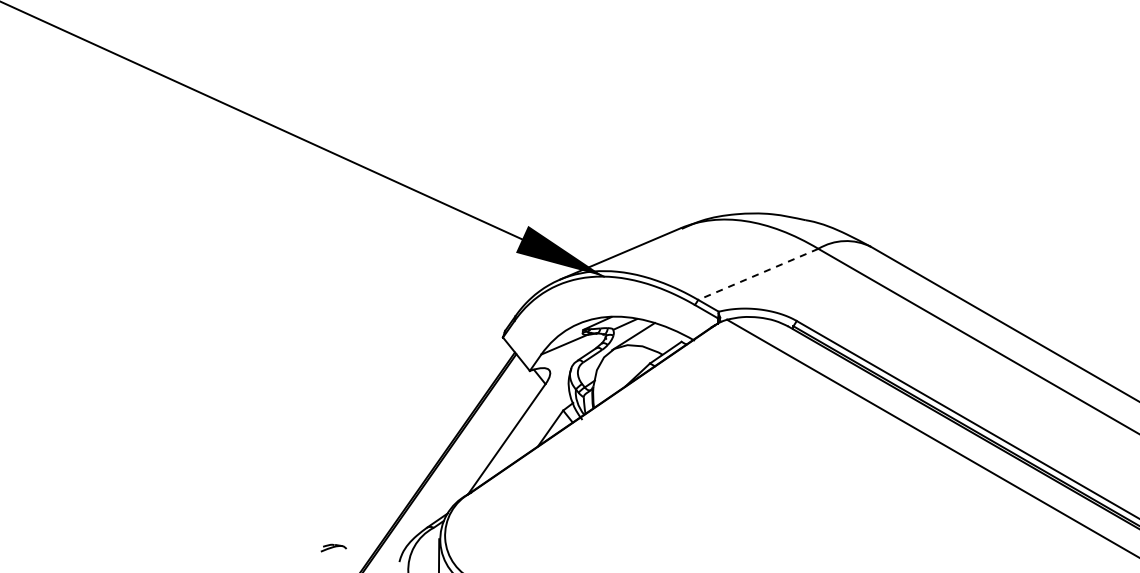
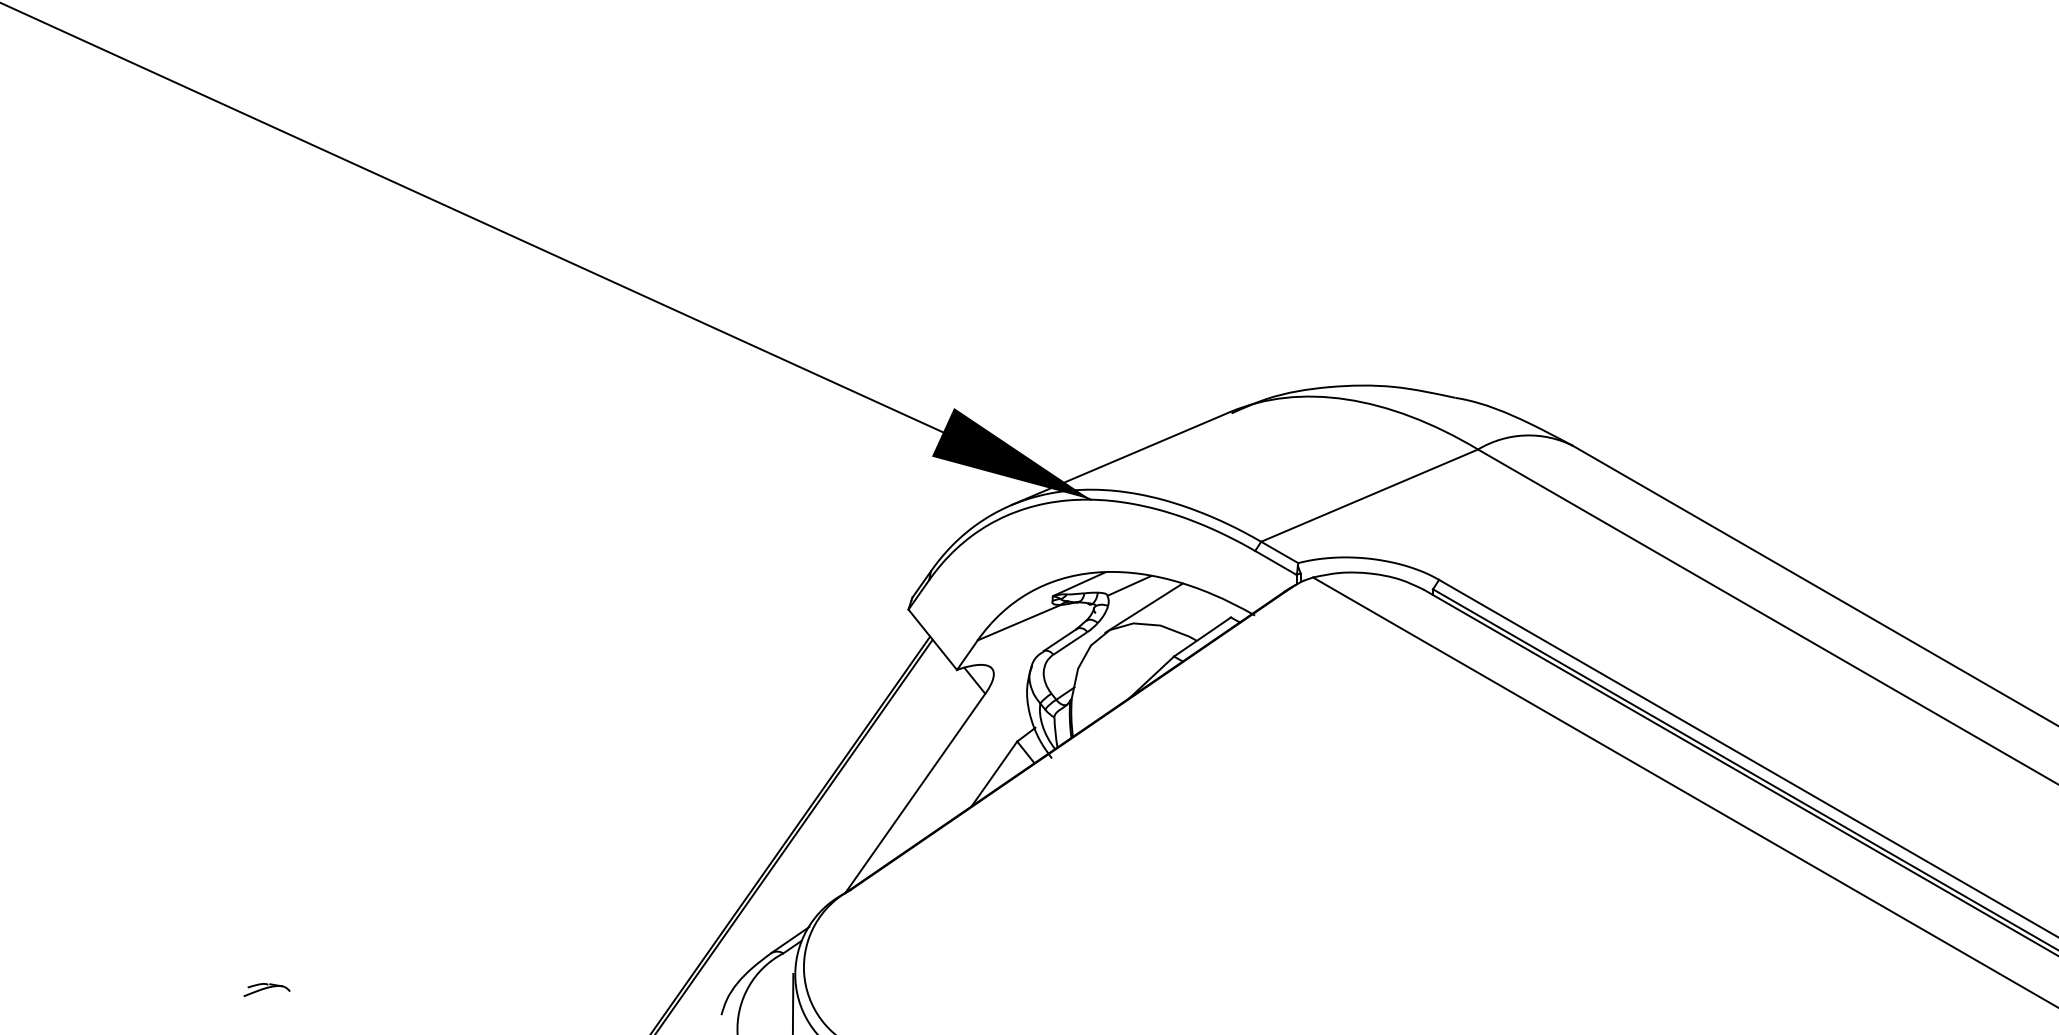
line: (757, 274) -> (1368, 495), dashed -> solid
part: (333, 547) -> (266, 988), moved

